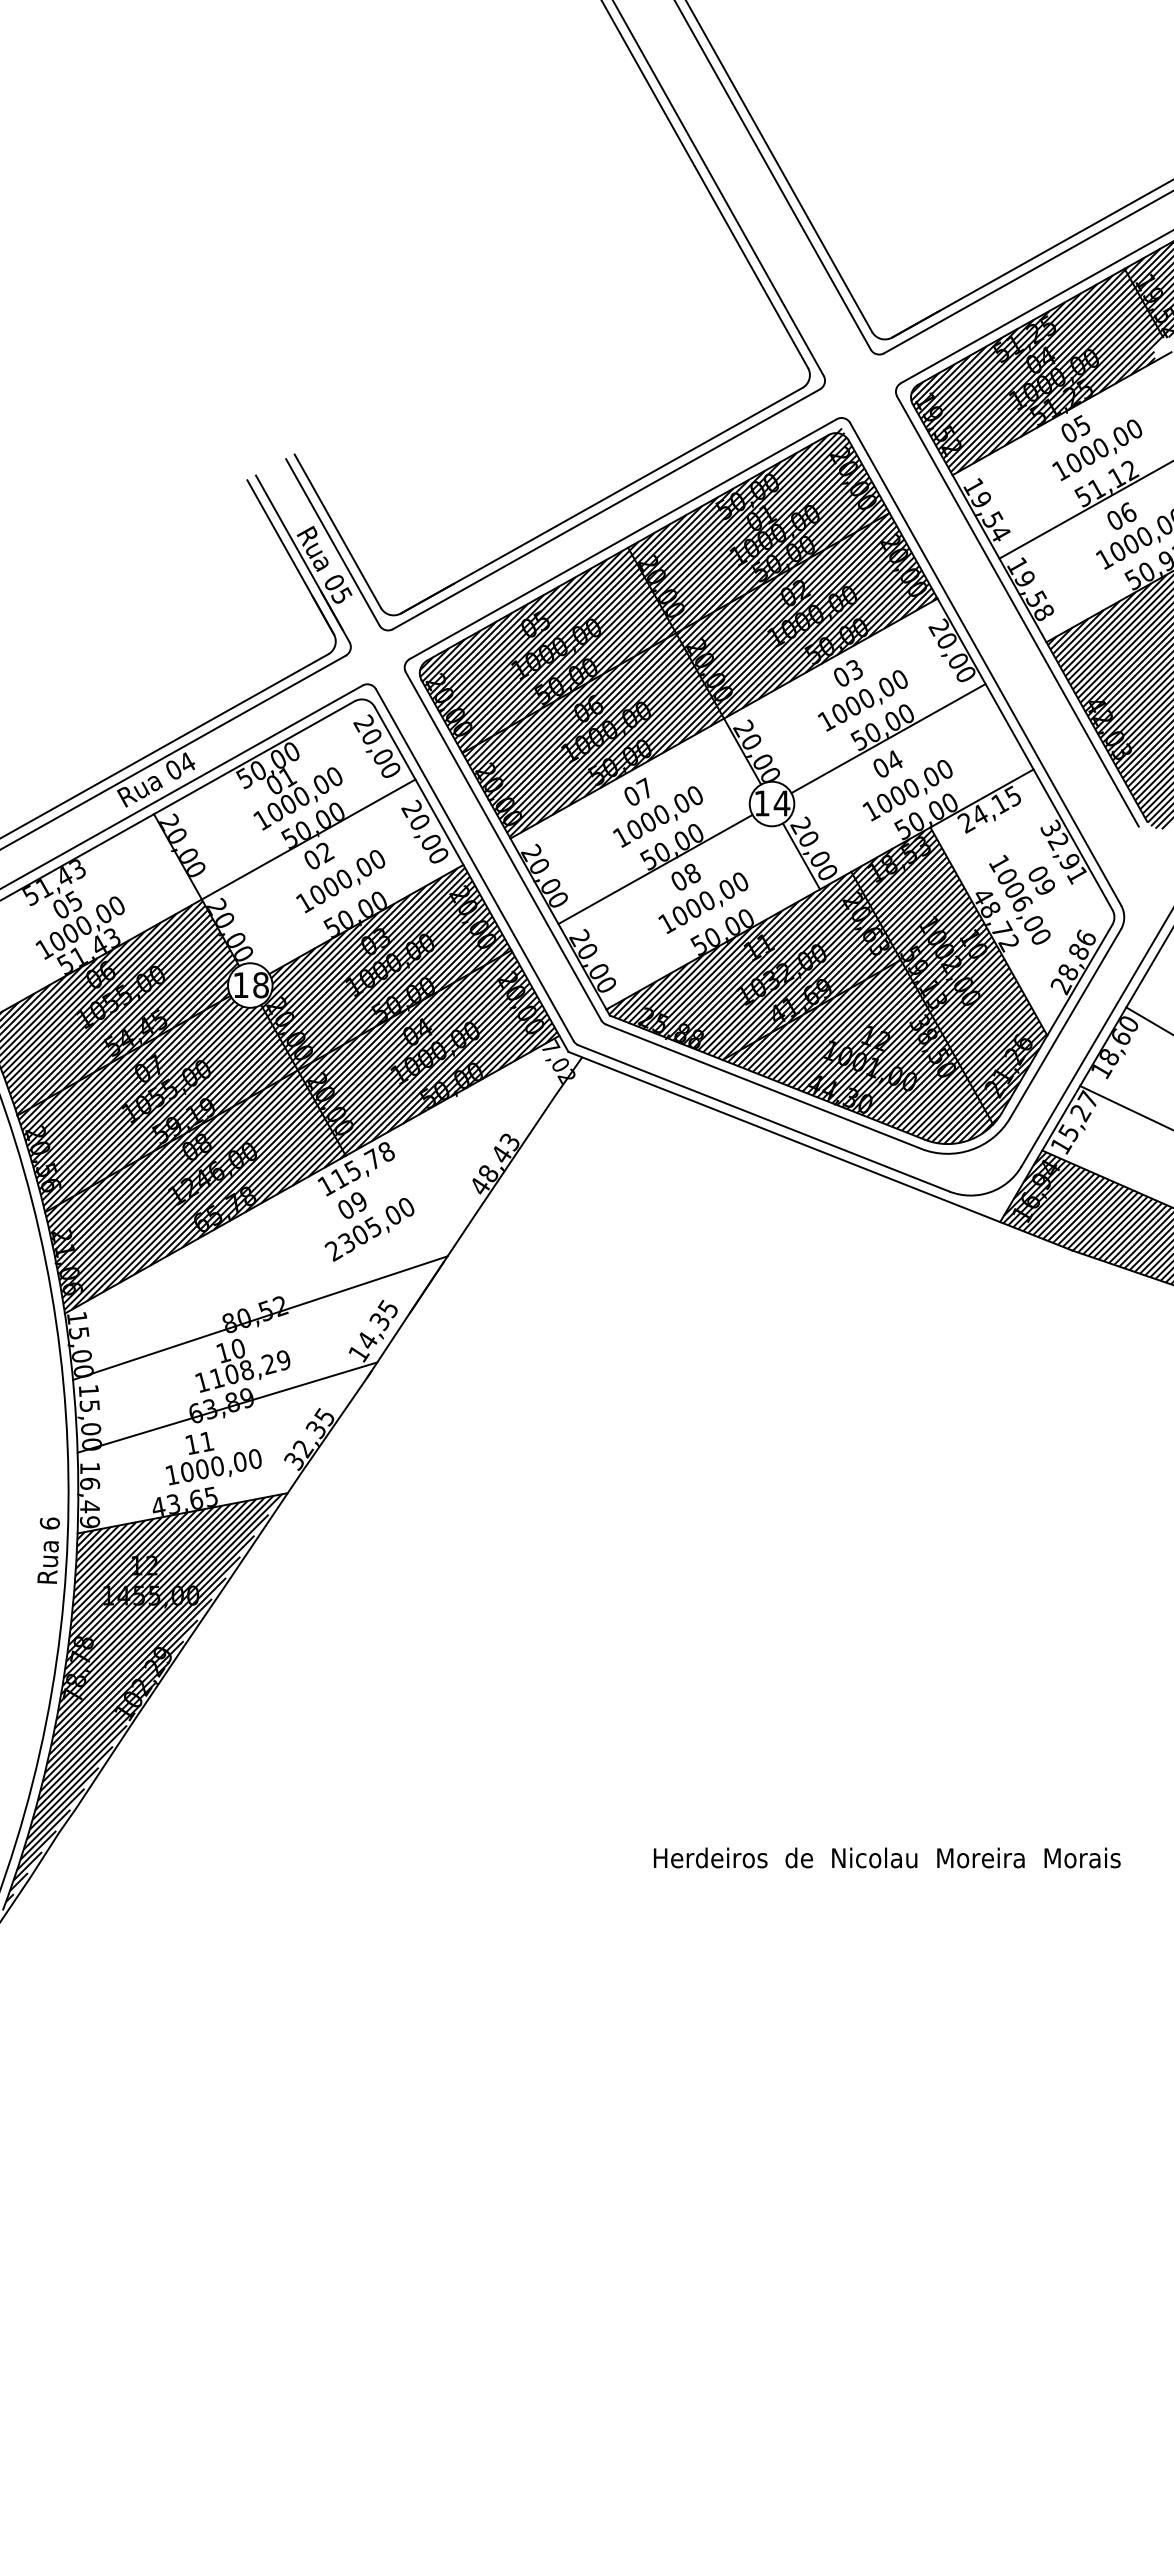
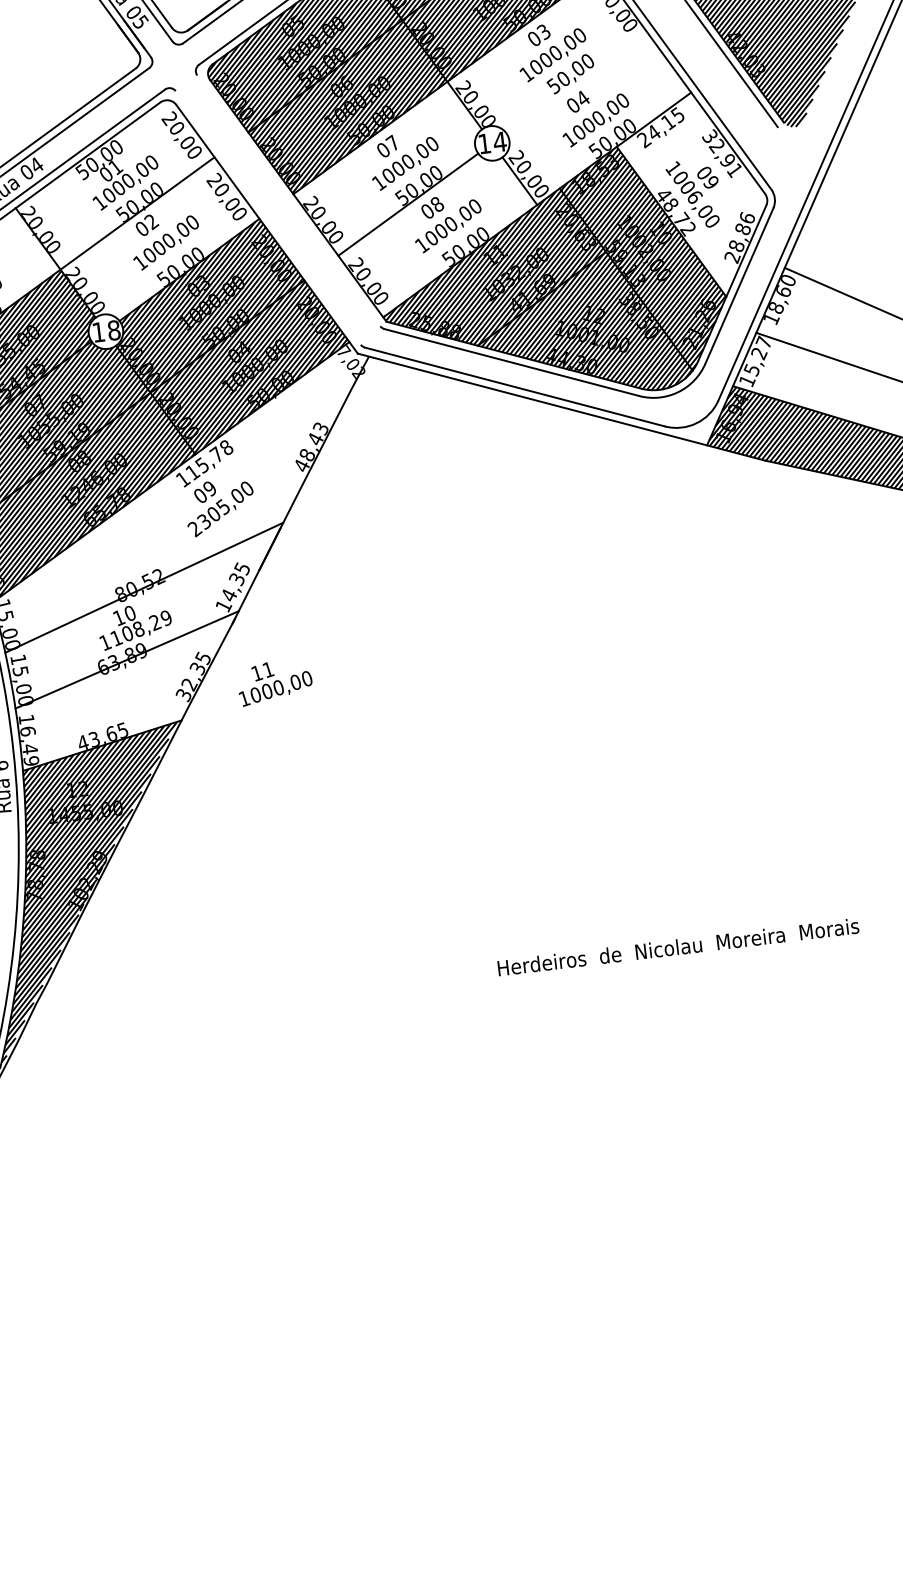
line: (888, 738) -> (576, 82), removed
line: (503, 846) -> (288, 200), removed
line: (474, 865) -> (268, 218), removed
text: (213, 1458) -> (274, 682), moved

